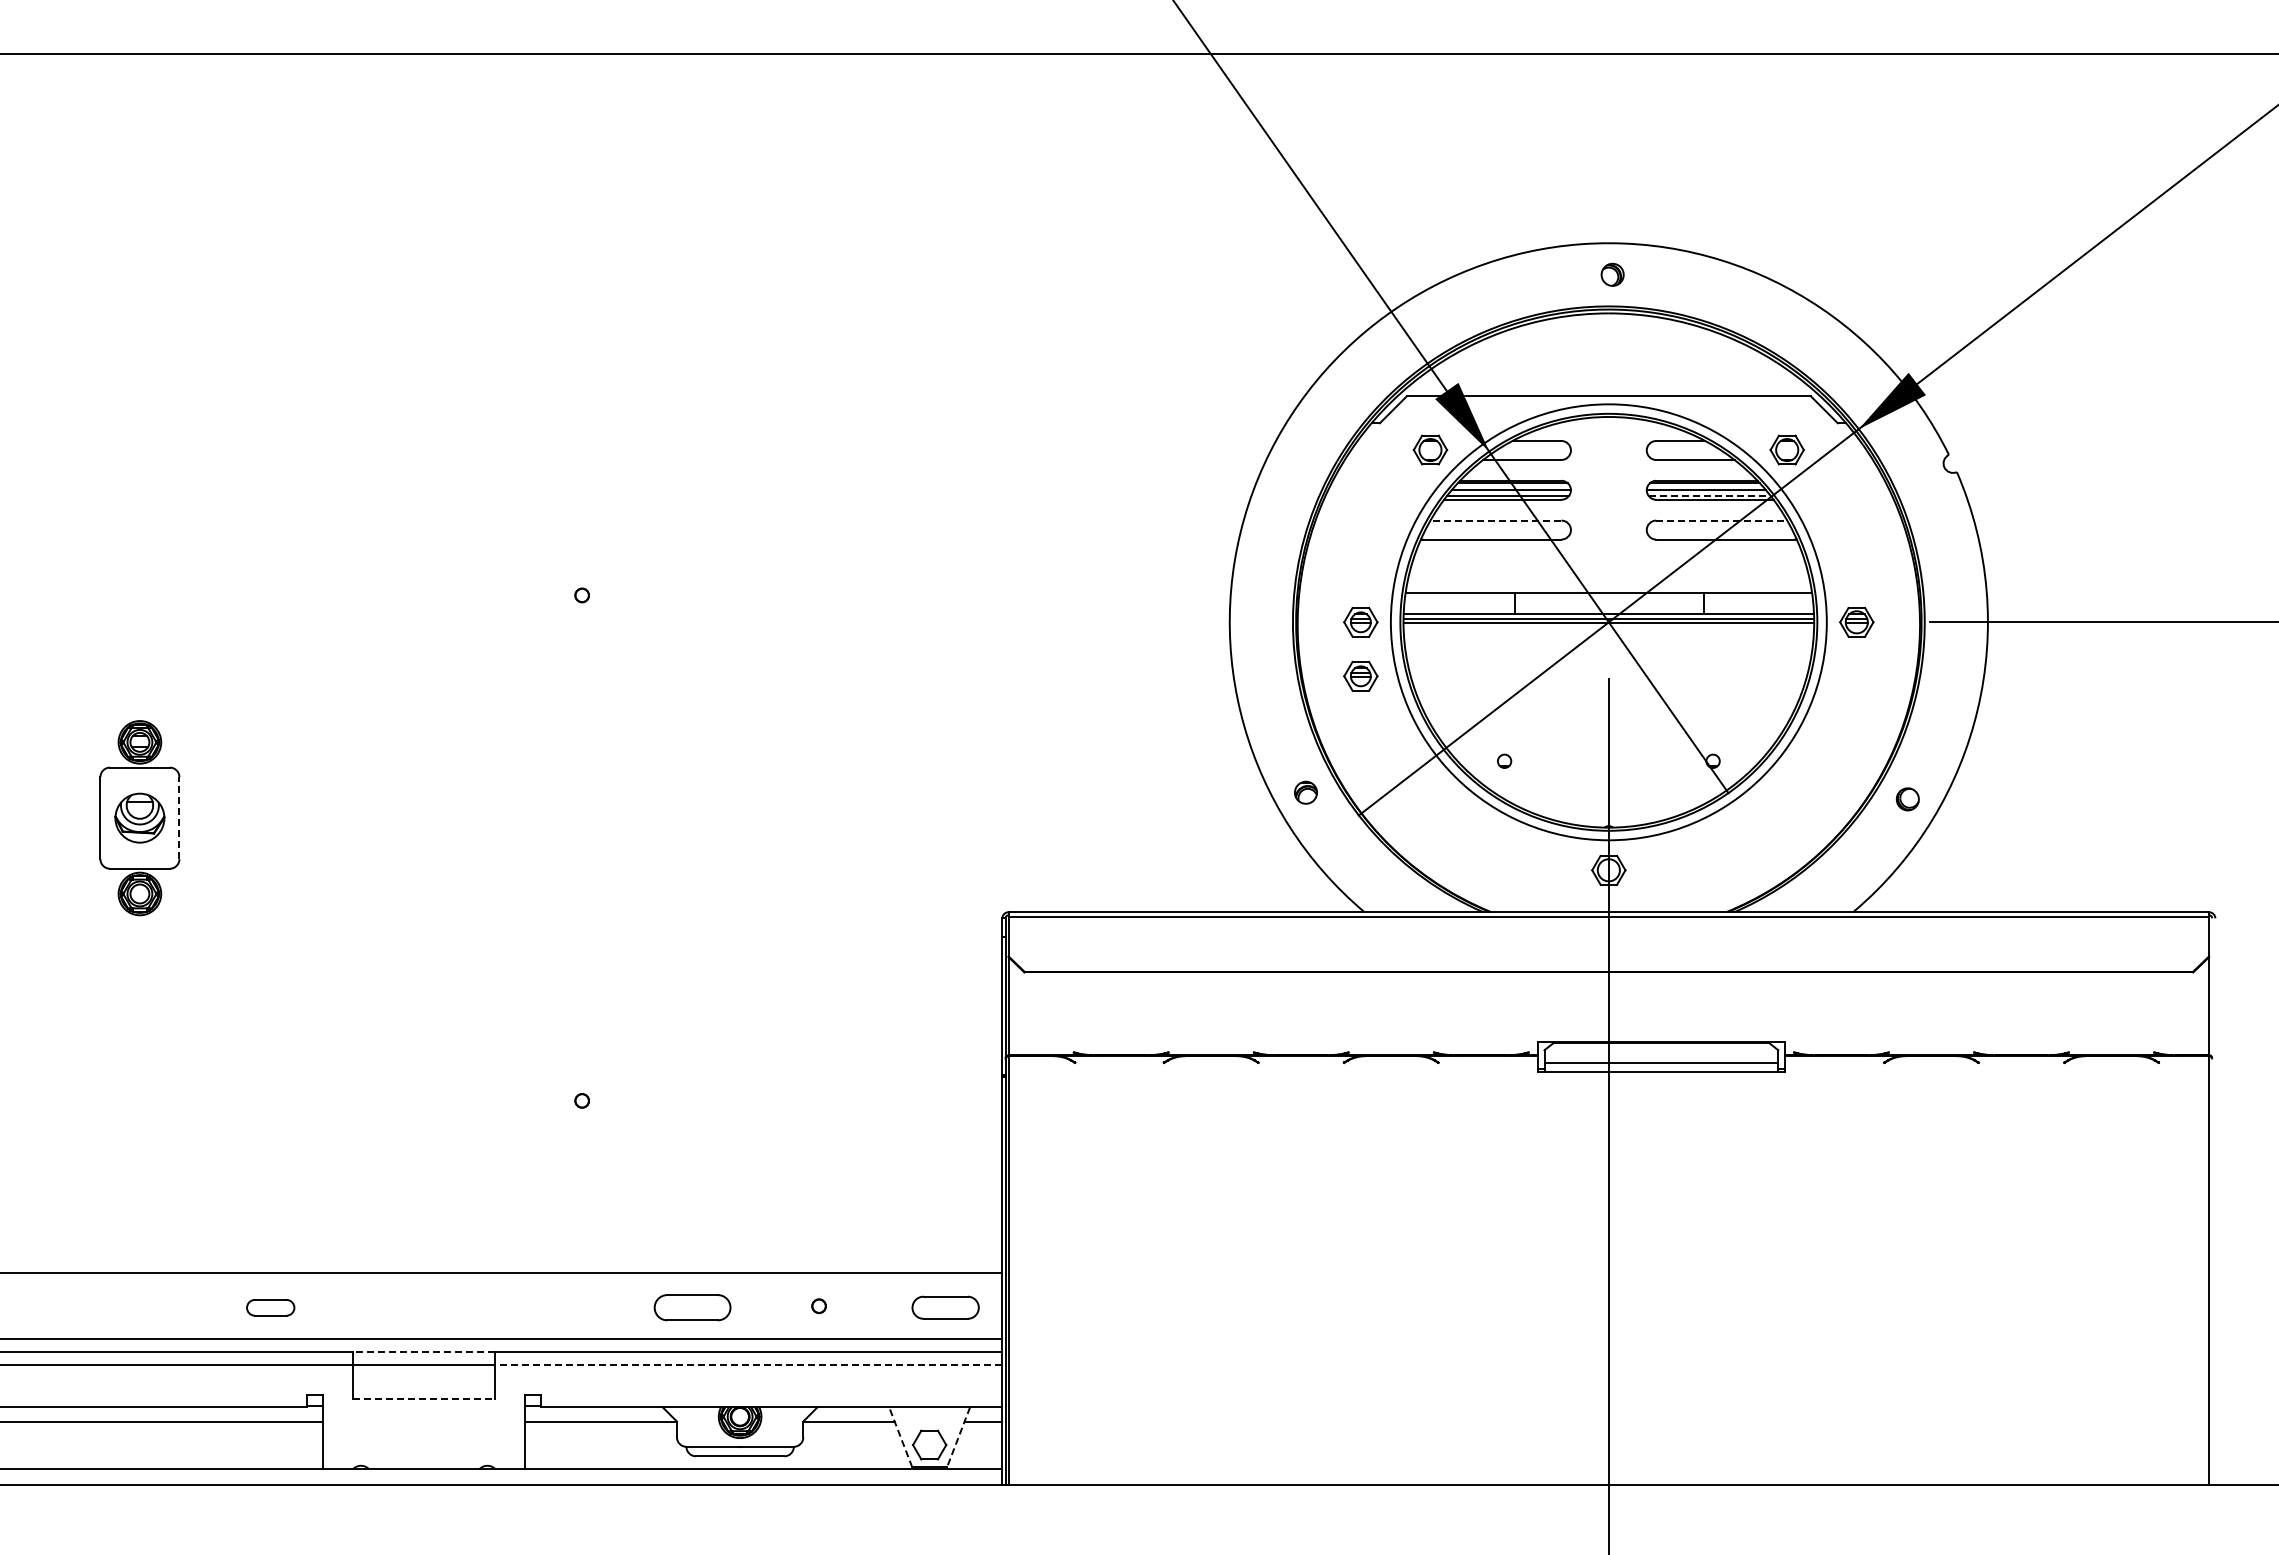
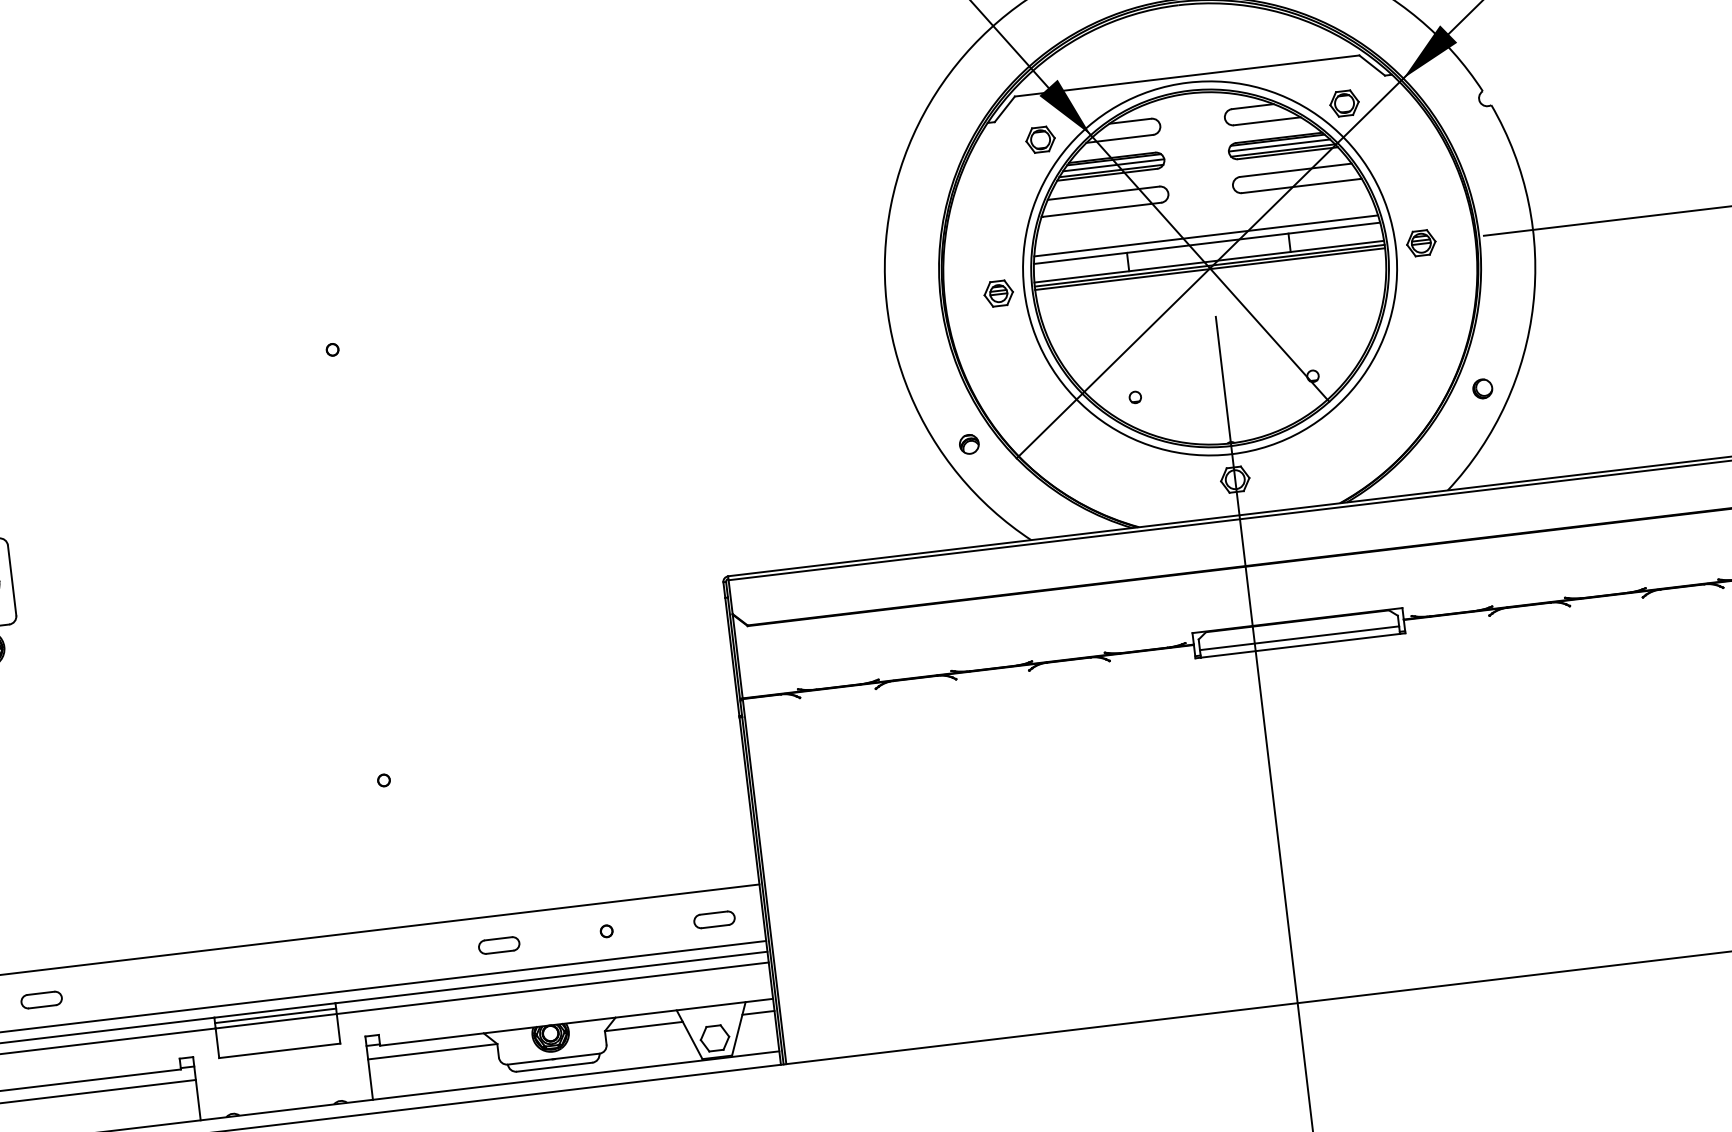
line: (1710, 495) -> (1283, 150), dashed -> solid
line: (1495, 520) -> (1103, 193), dashed -> solid
line: (1722, 520) -> (1296, 170), dashed -> solid
line: (1608, 584) -> (1205, 236), added
part: (1360, 675) -> (1003, 338), removed
line: (179, 817) -> (12, 579), dashed -> solid
part: (270, 1307) -> (41, 999), moved
part: (692, 1307) -> (498, 945), size x0.62
part: (944, 1307) -> (713, 919), size x0.71
line: (423, 1352) -> (274, 1010), dashed -> solid
line: (424, 1358) -> (275, 1015), added
line: (748, 1364) -> (552, 988), dashed -> solid
line: (424, 1399) -> (280, 1050), dashed -> solid
line: (900, 1436) -> (689, 1034), dashed -> solid
line: (958, 1437) -> (738, 1029), dashed -> solid

